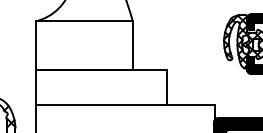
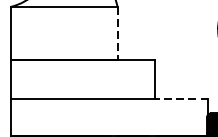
line: (132, 46) -> (117, 34), solid -> dashed
line: (190, 105) -> (181, 99), solid -> dashed

